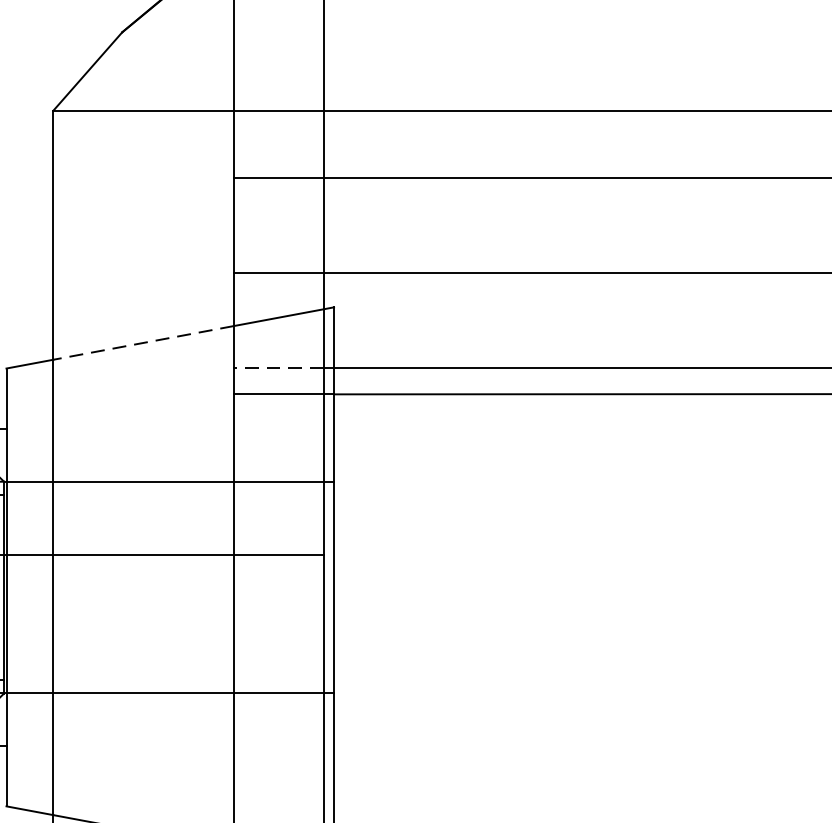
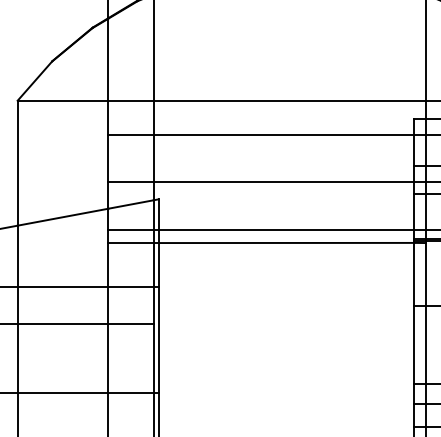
line: (142, 343) -> (62, 217), dashed -> solid
line: (280, 367) -> (131, 229), dashed -> solid

